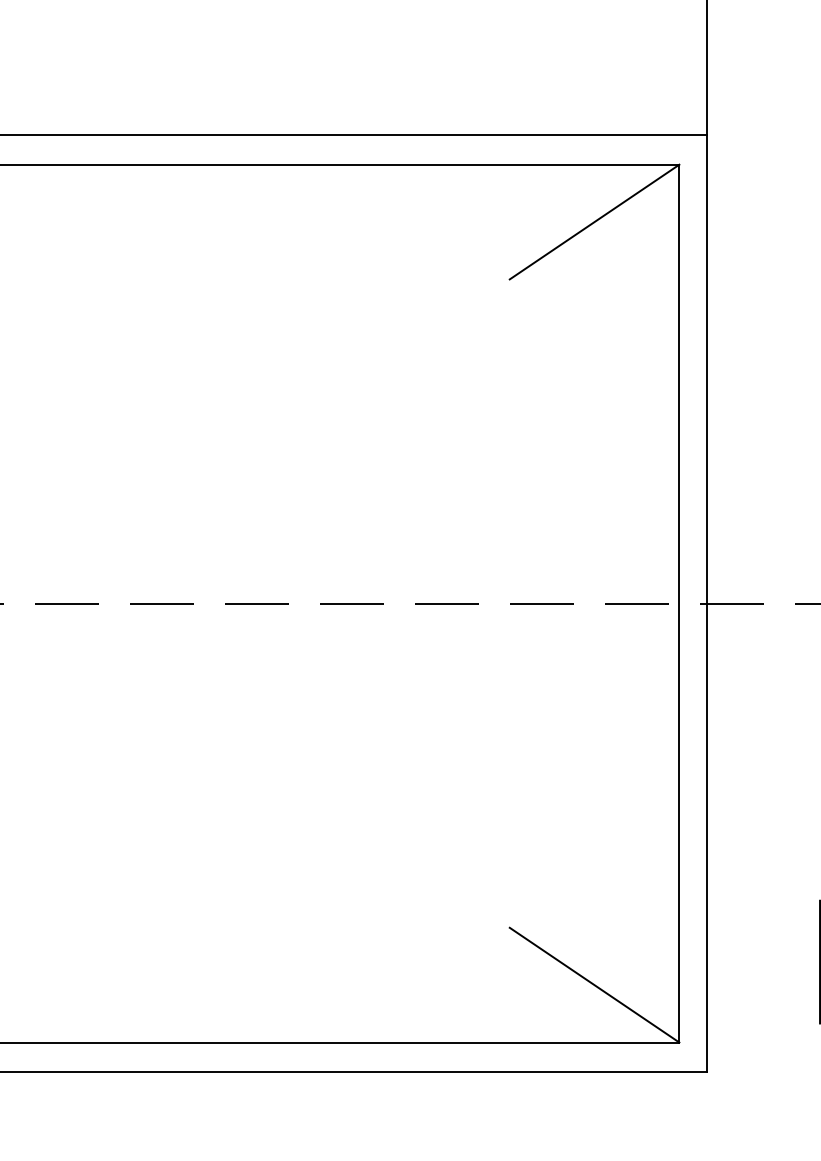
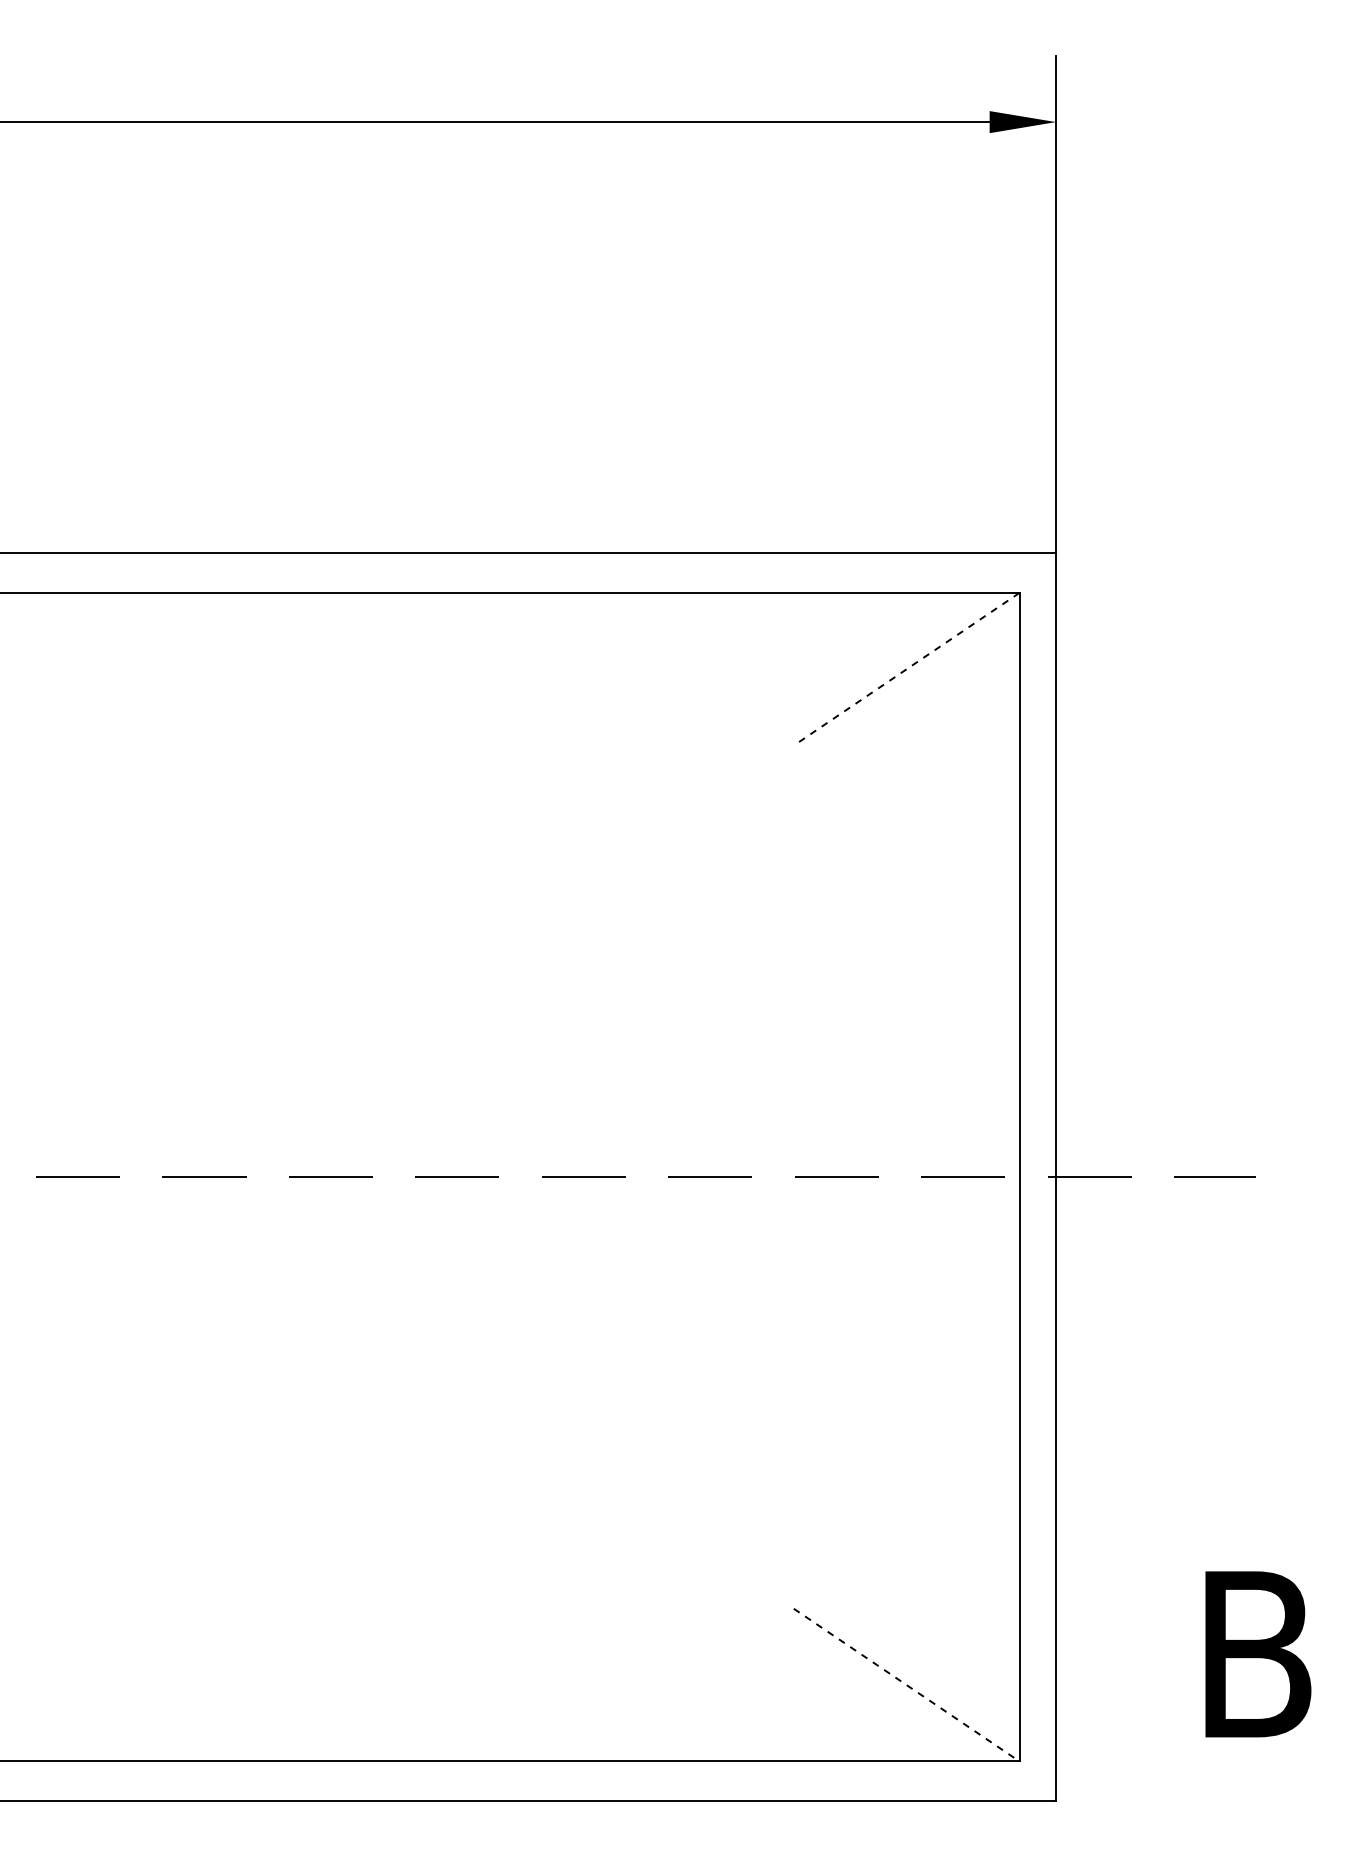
line: (594, 222) -> (906, 669), solid -> dashed
line: (595, 985) -> (907, 1685), solid -> dashed

